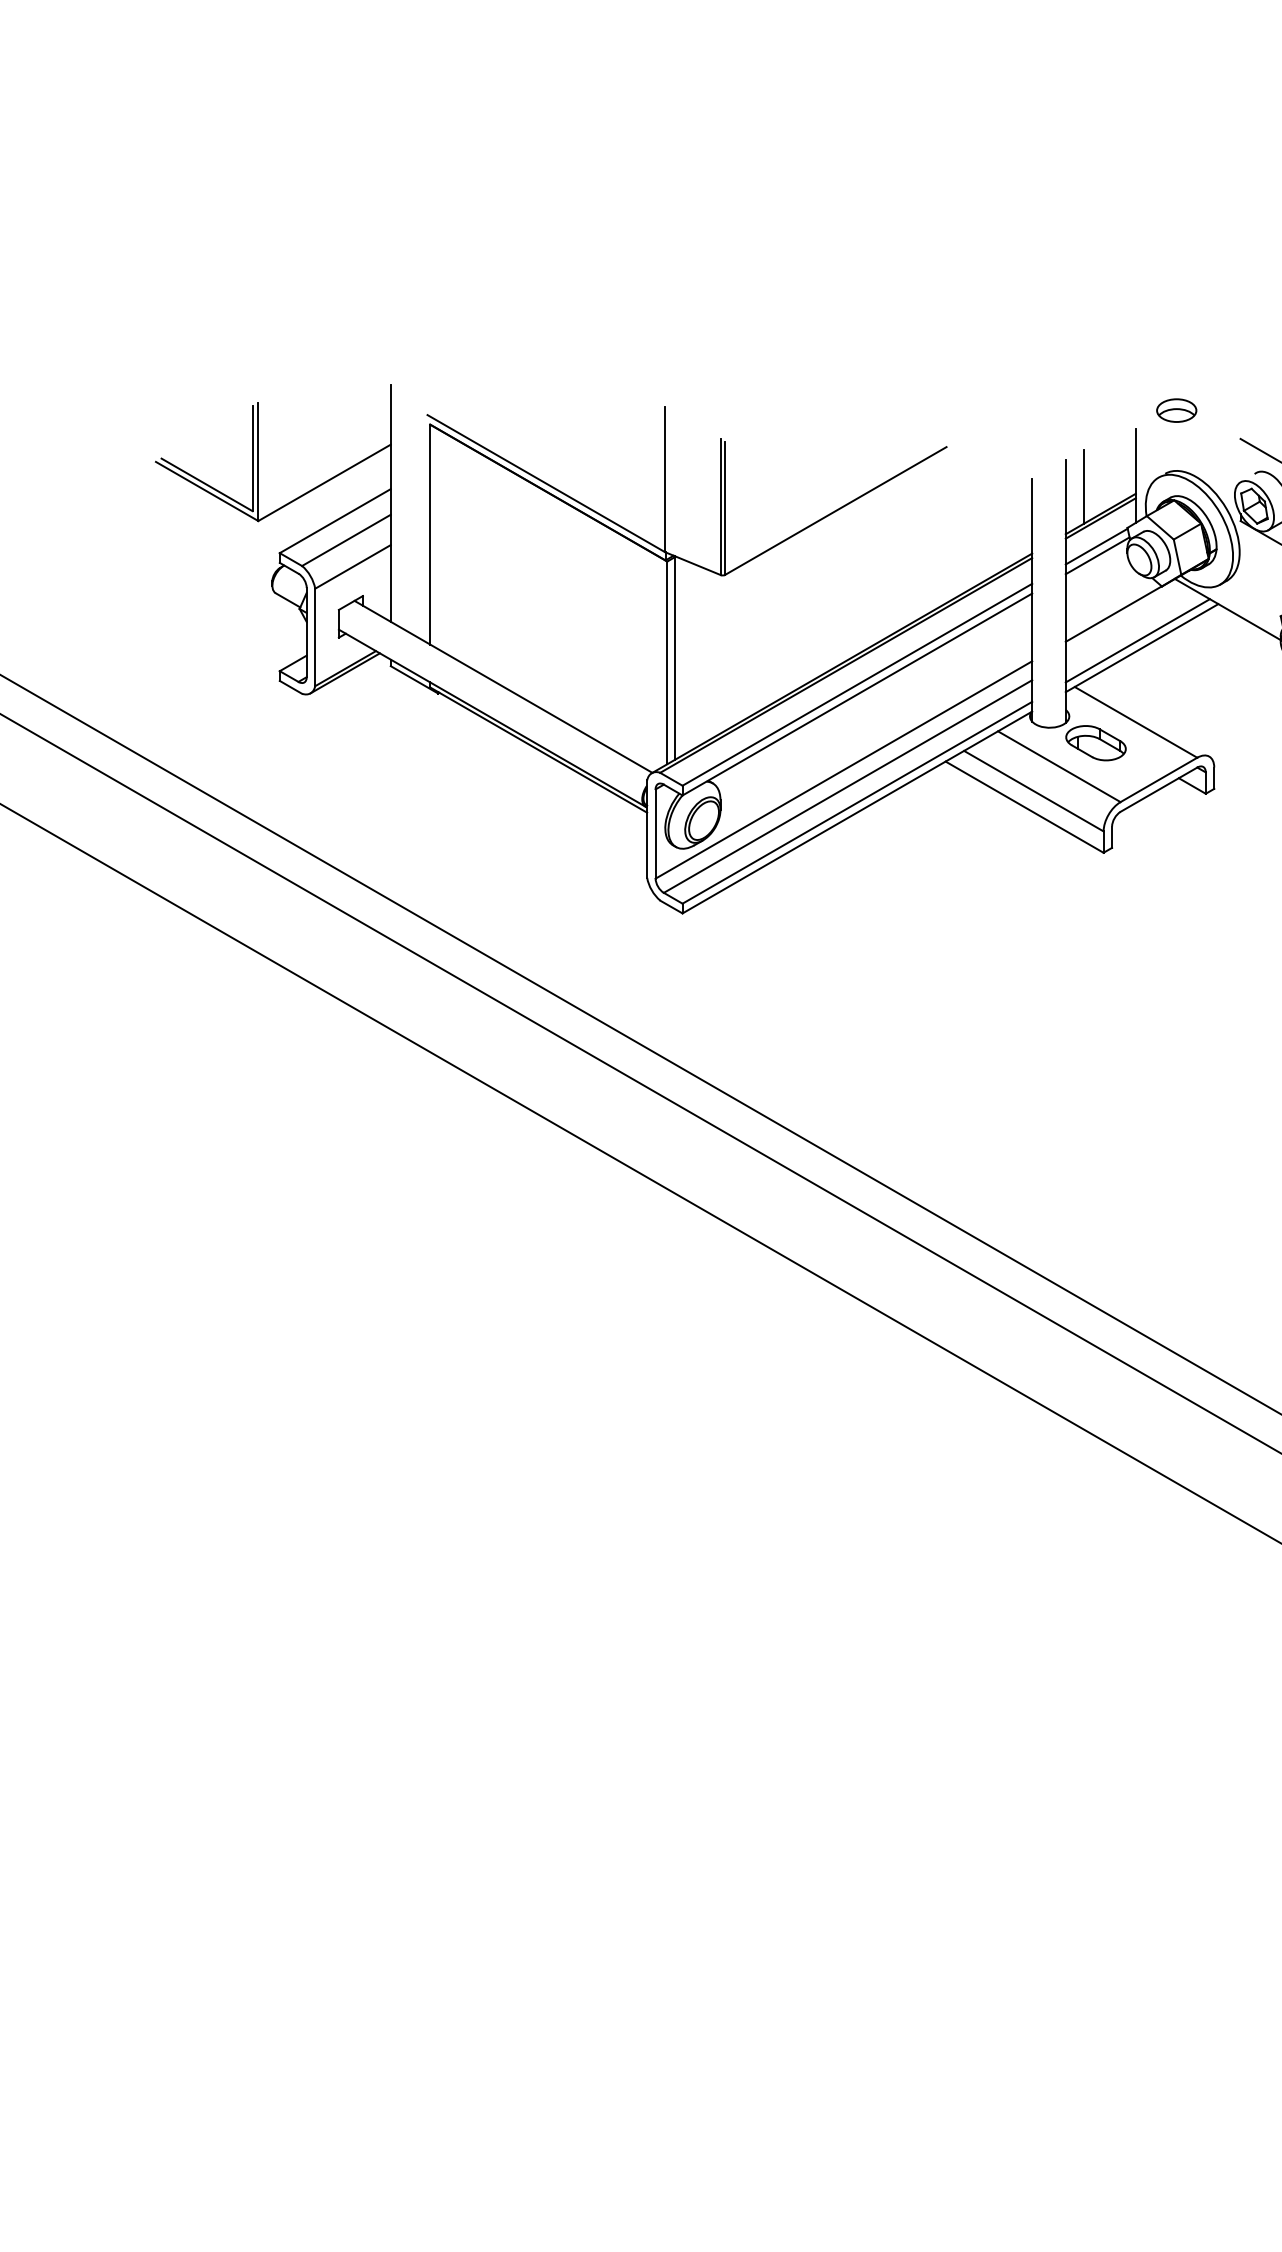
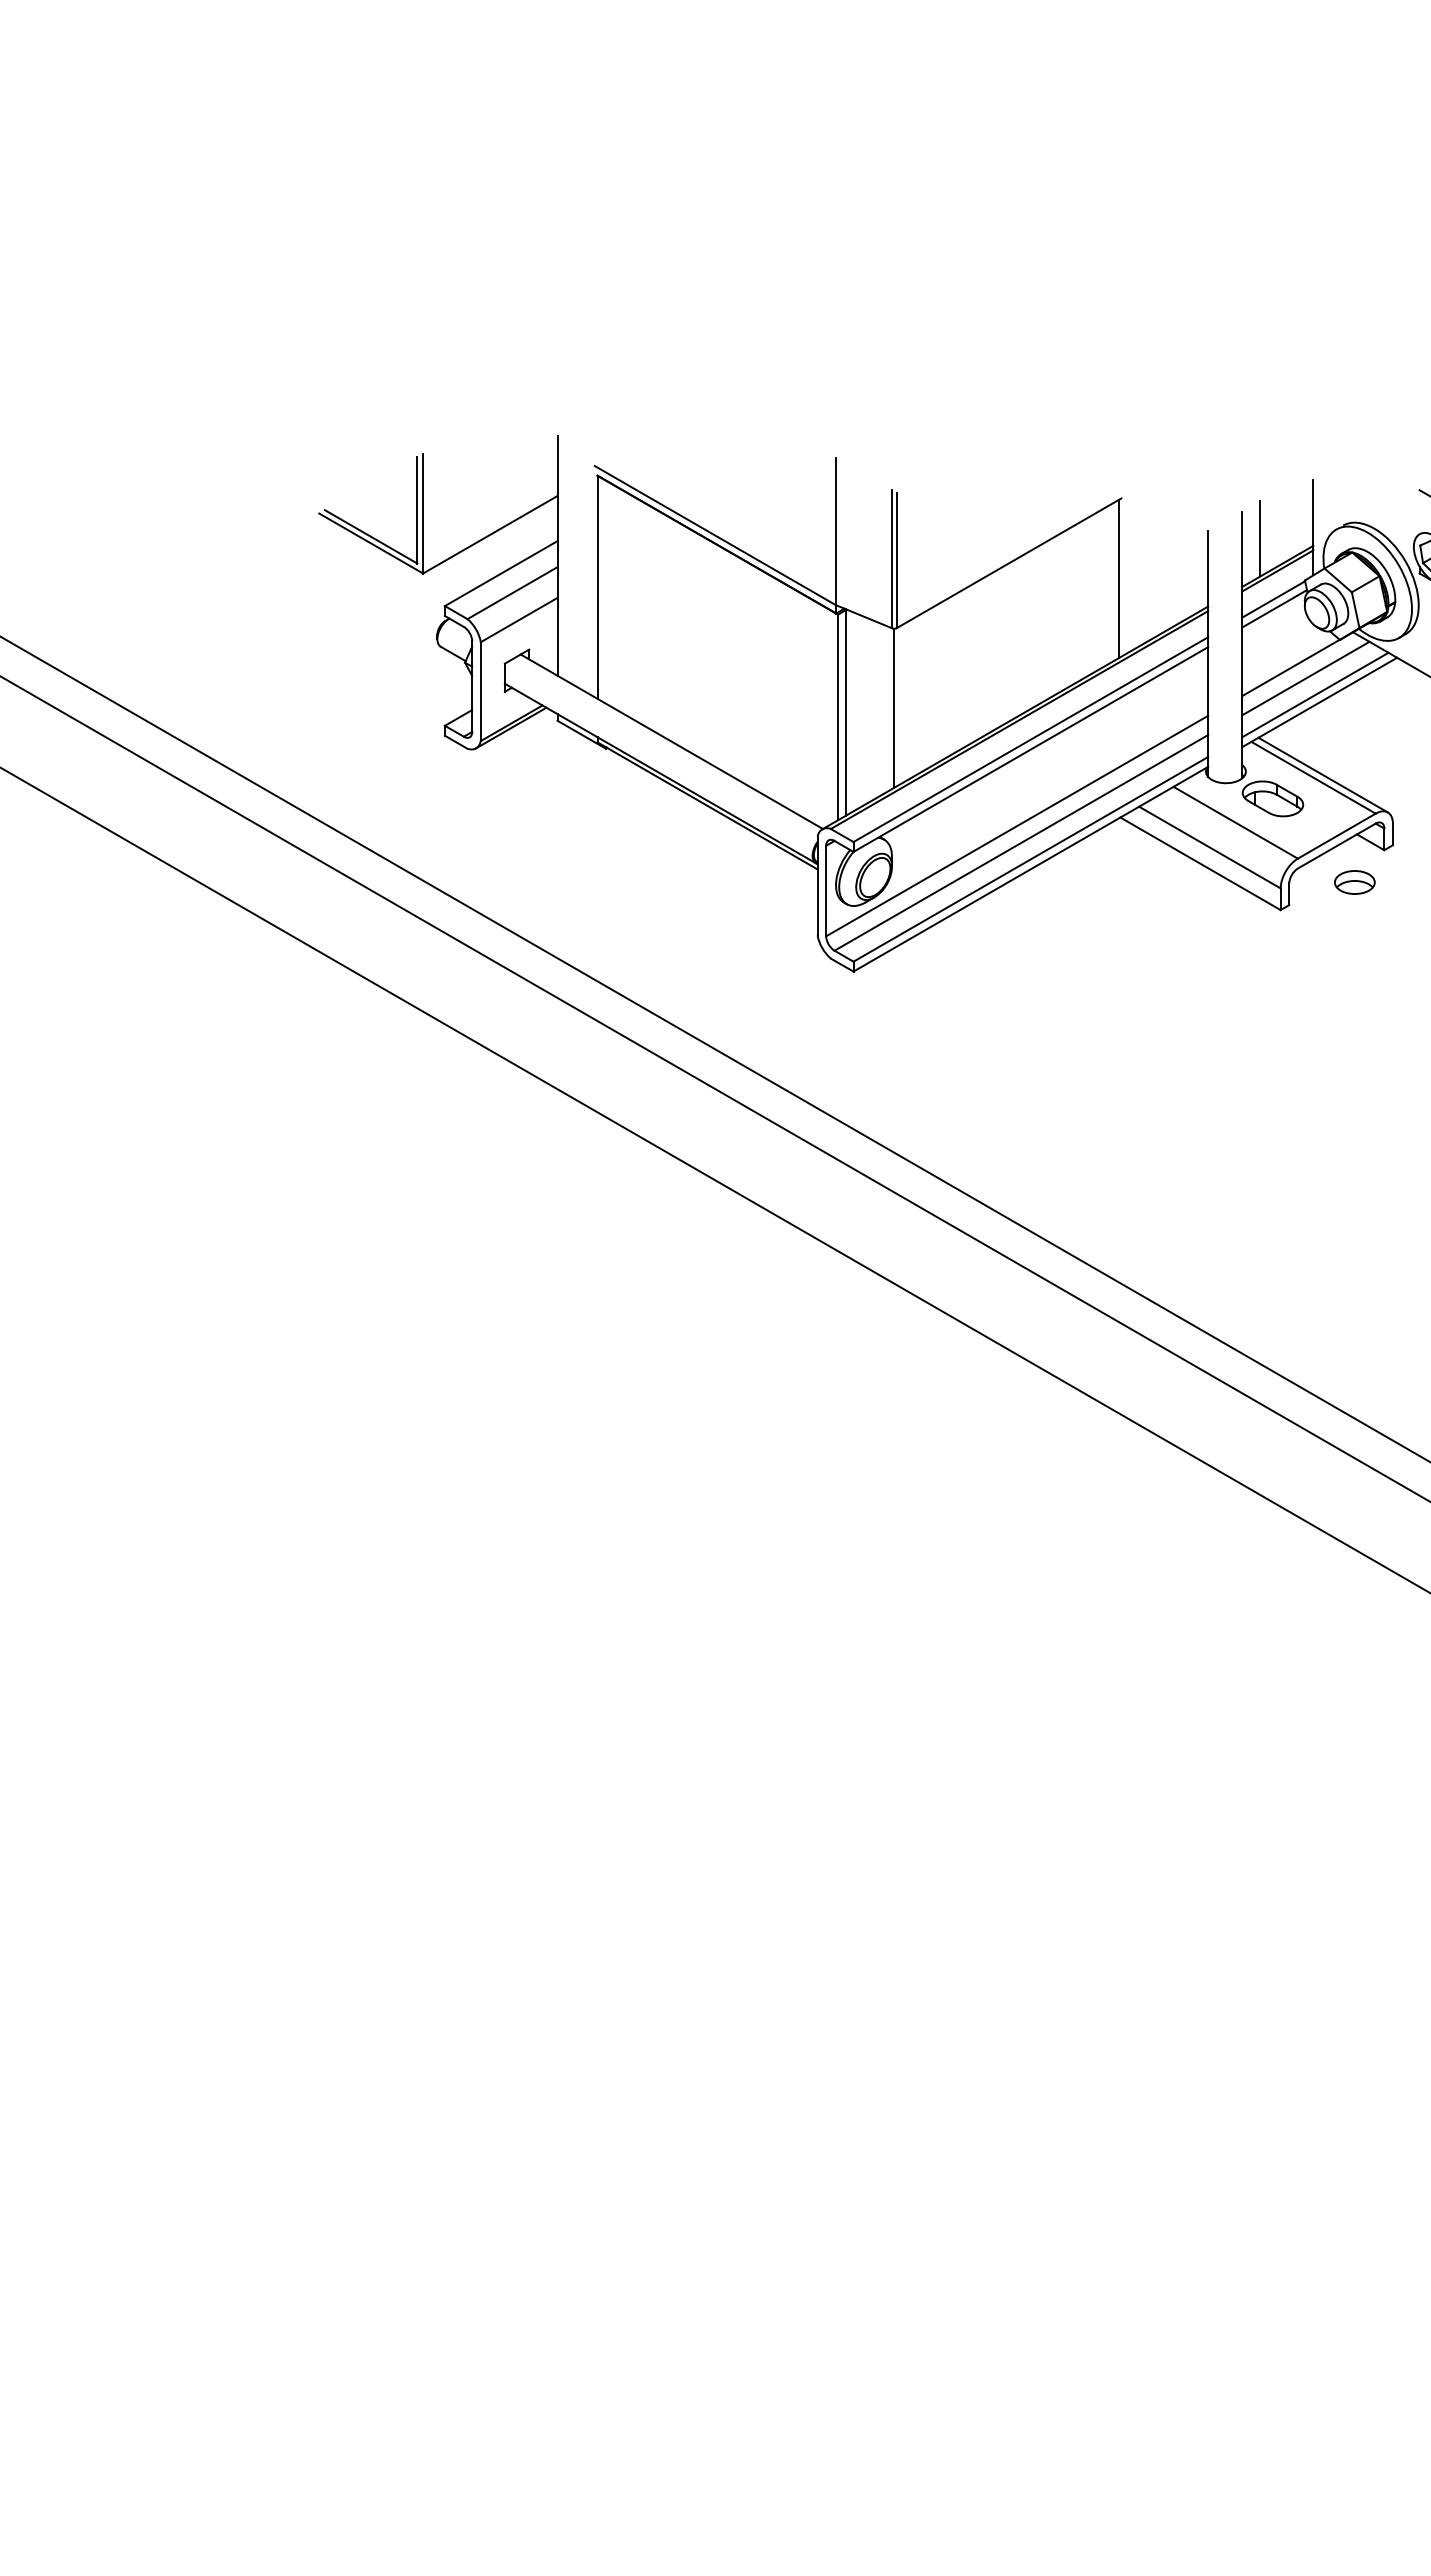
part: (1176, 410) -> (1354, 882), moved
line: (943, 525) -> (1118, 578), added
line: (1128, 624) -> (1305, 678), added
line: (722, 653) -> (894, 707), added
line: (1144, 719) -> (1322, 774), added

